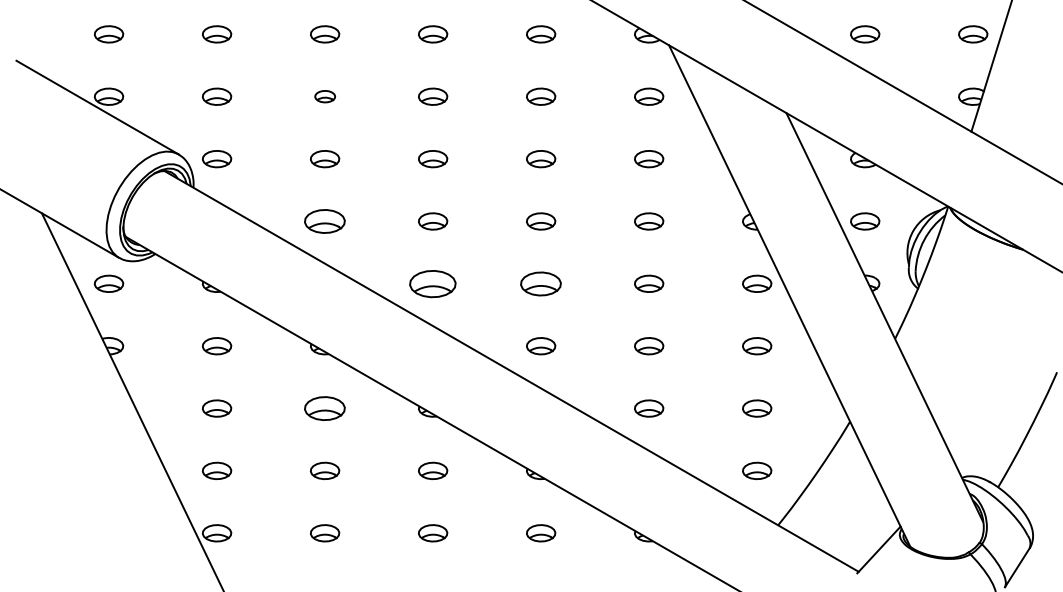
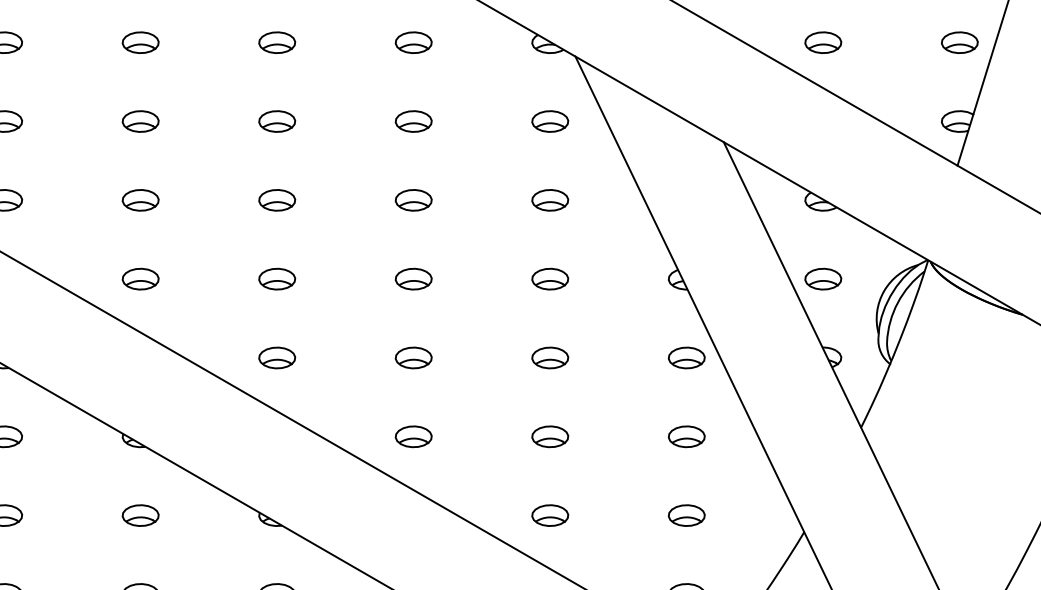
part: (325, 96) -> (141, 121), size x1.43
part: (325, 221) -> (141, 279), size x0.71
part: (433, 283) -> (277, 357), size x0.62
part: (541, 283) -> (414, 357), size x0.71
part: (325, 408) -> (141, 515), size x0.71

